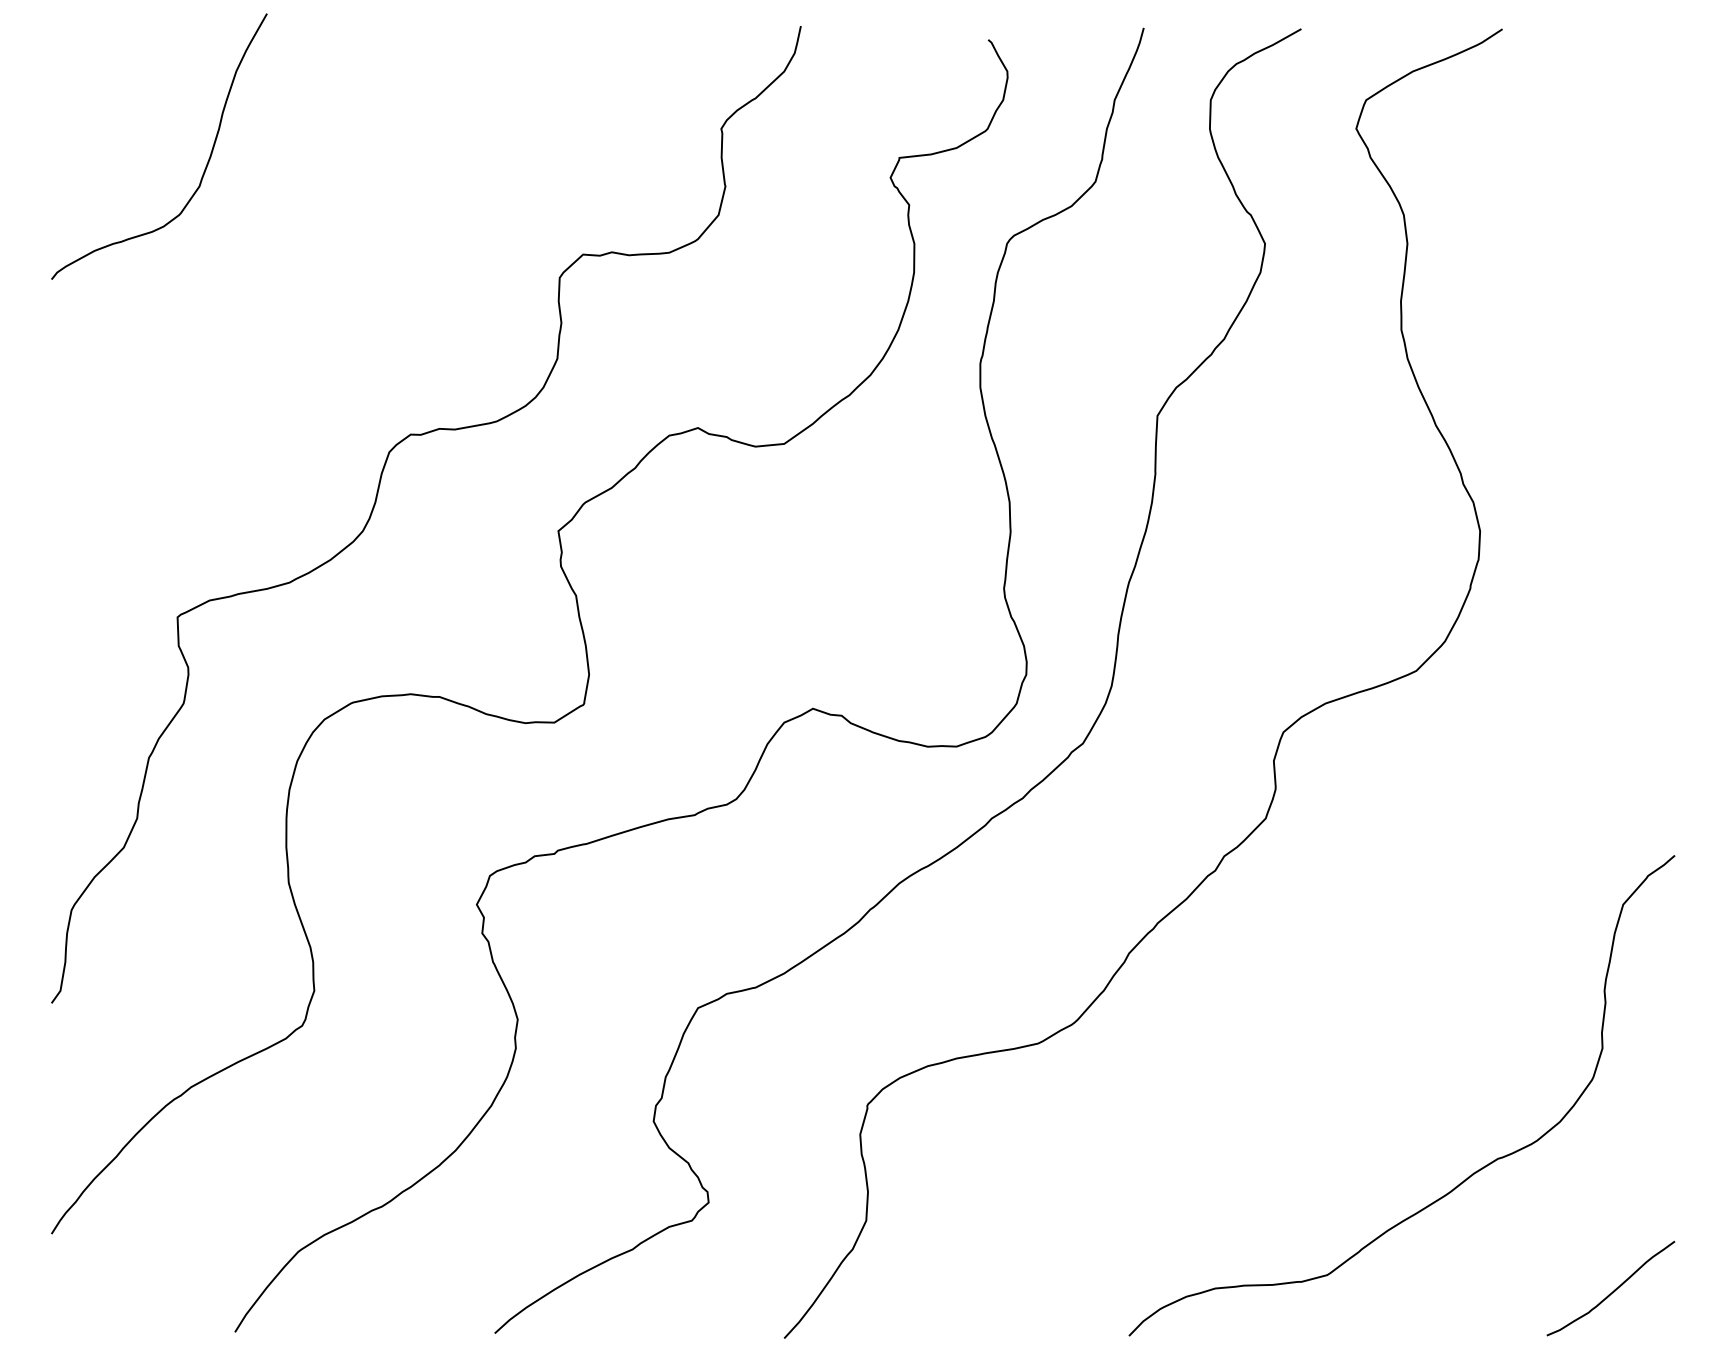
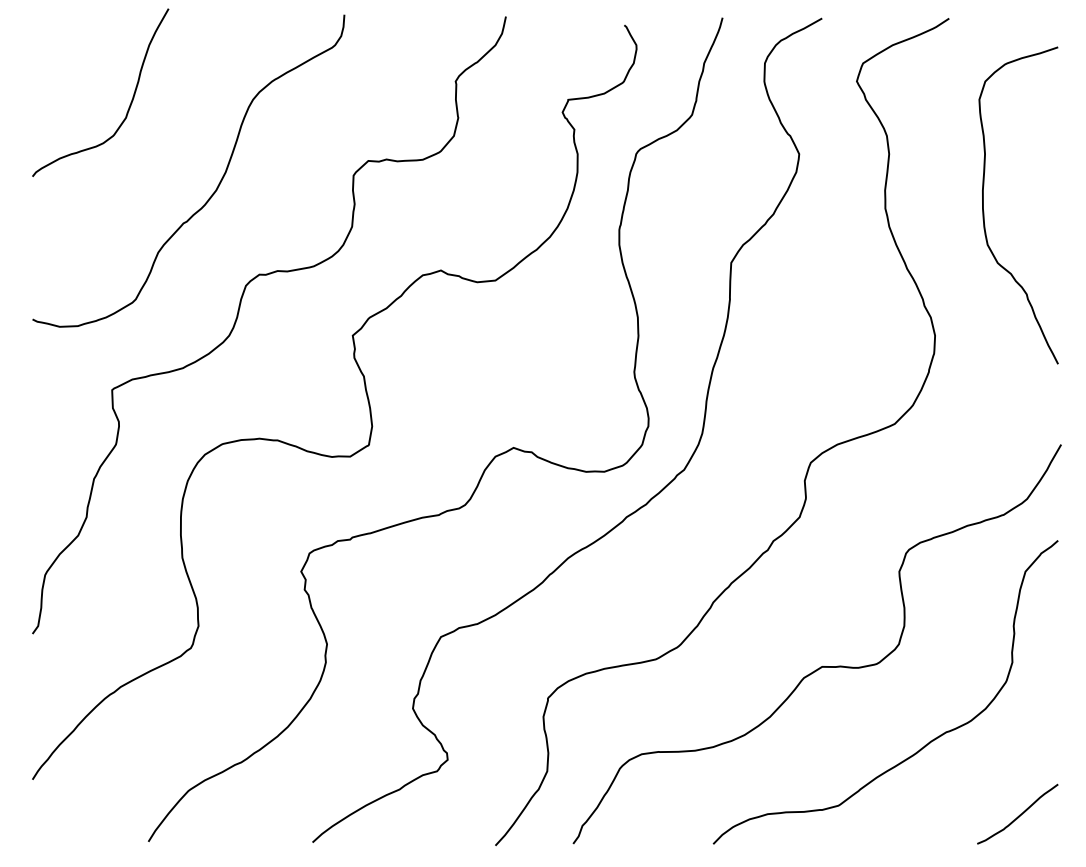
curve: (344, 293) -> (217, 185), added
curve: (1558, 334) -> (984, 211), added
curve: (1298, 1054) -> (820, 666), added

